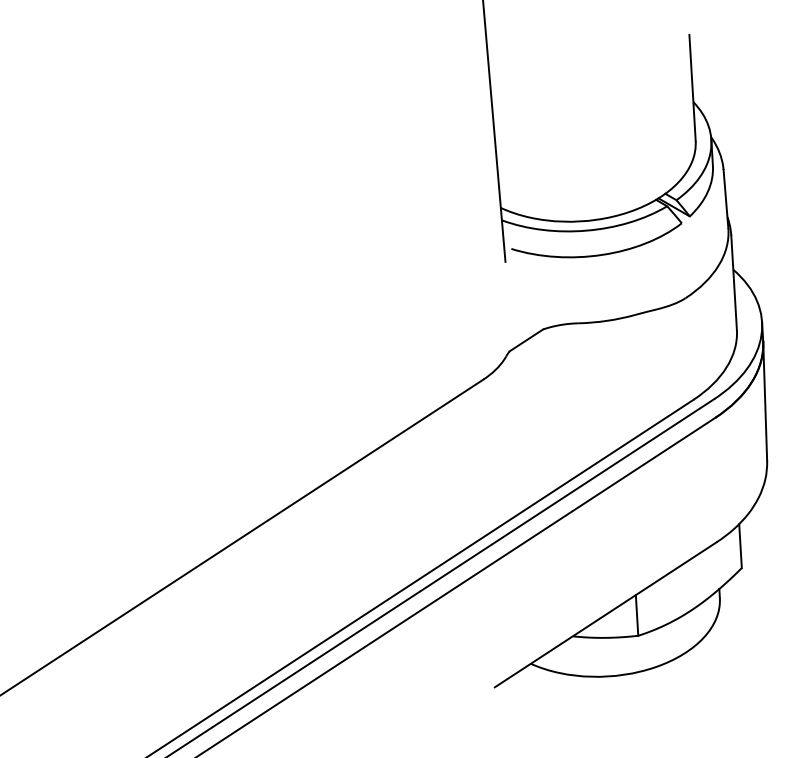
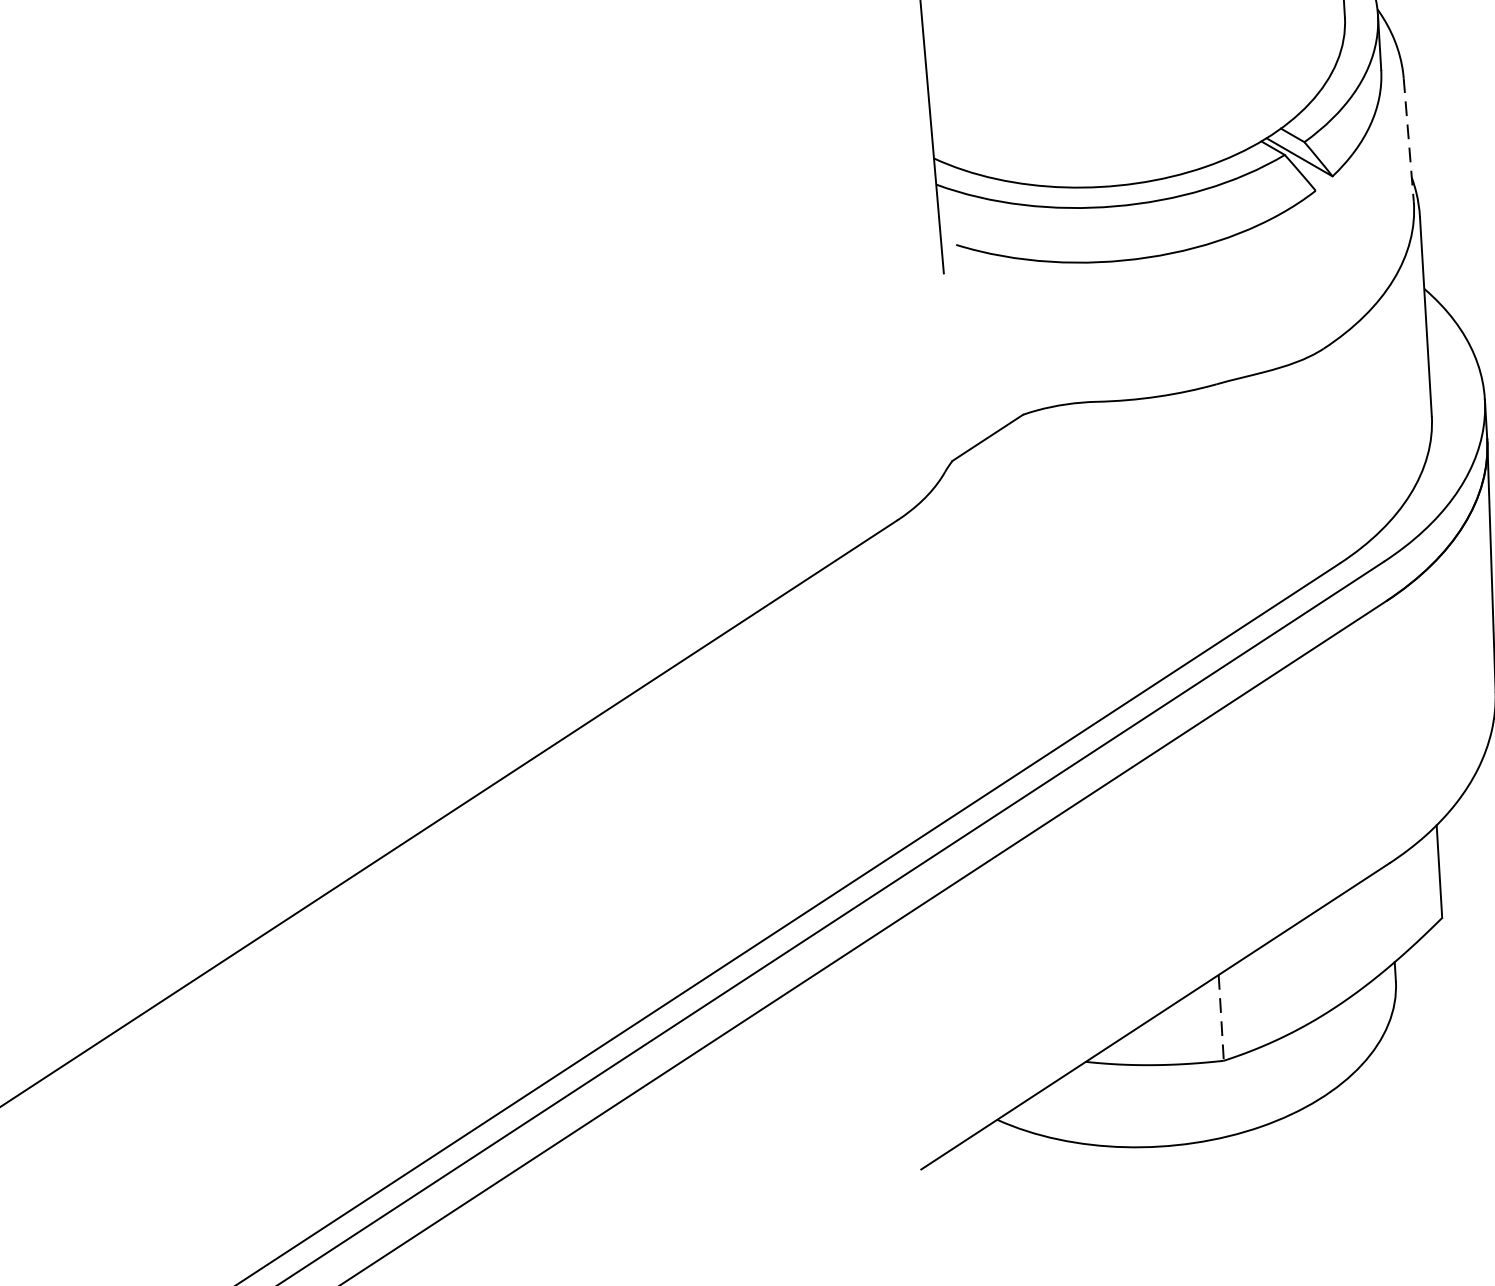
line: (726, 199) -> (1409, 140), solid -> dashed
line: (637, 615) -> (1222, 1017), solid -> dashed

